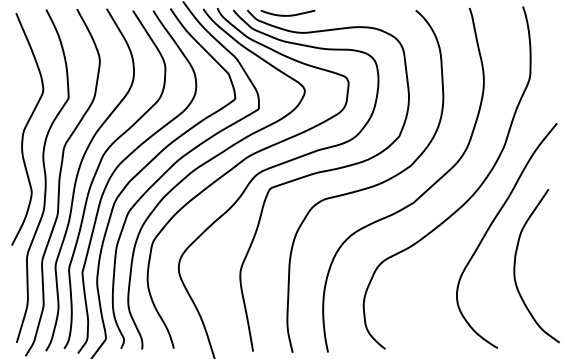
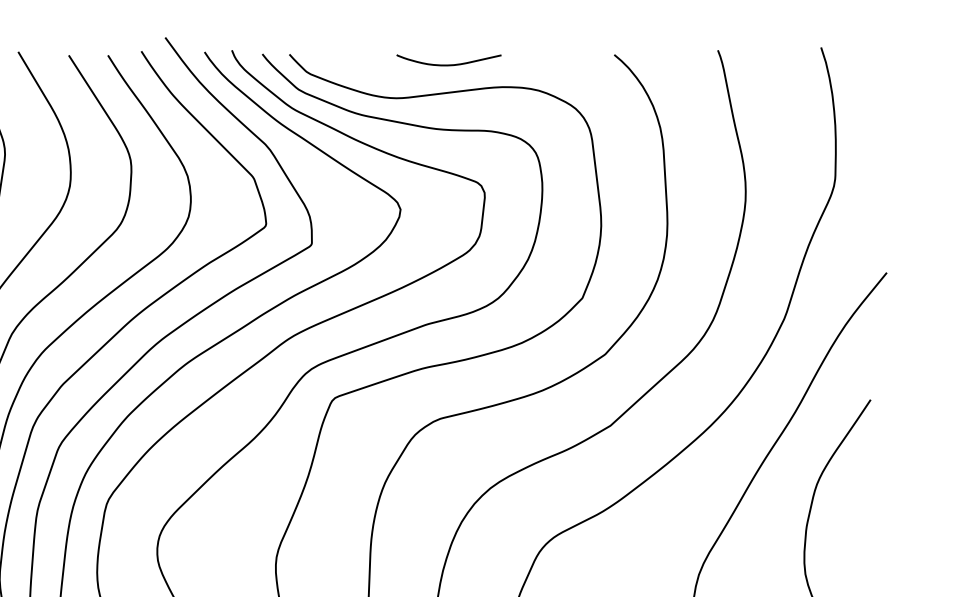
curve: (288, 14) -> (449, 62), moved

